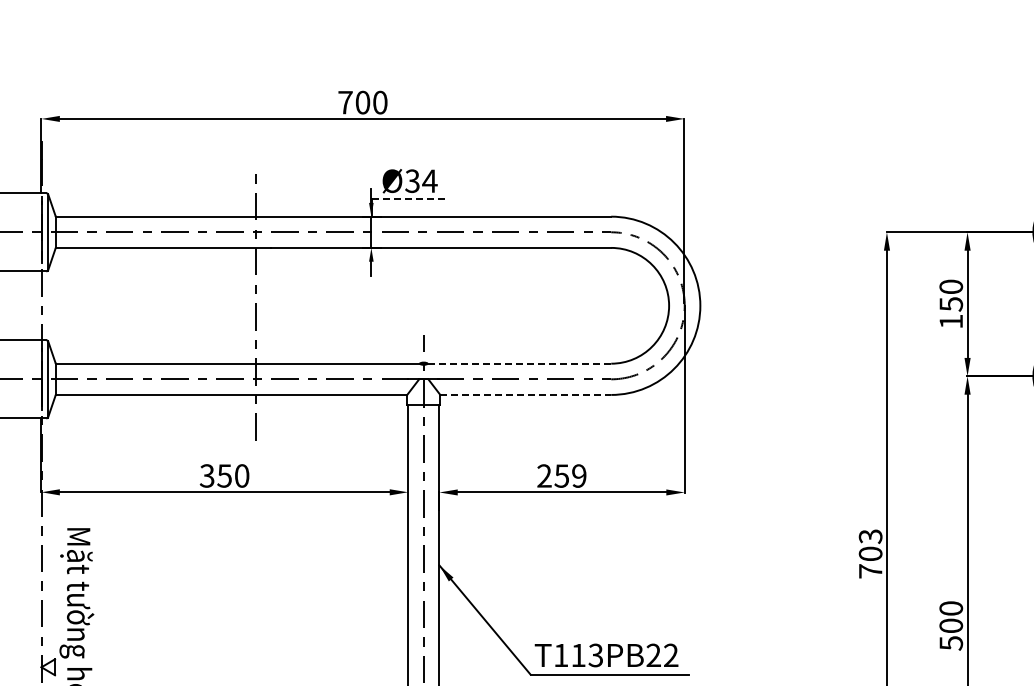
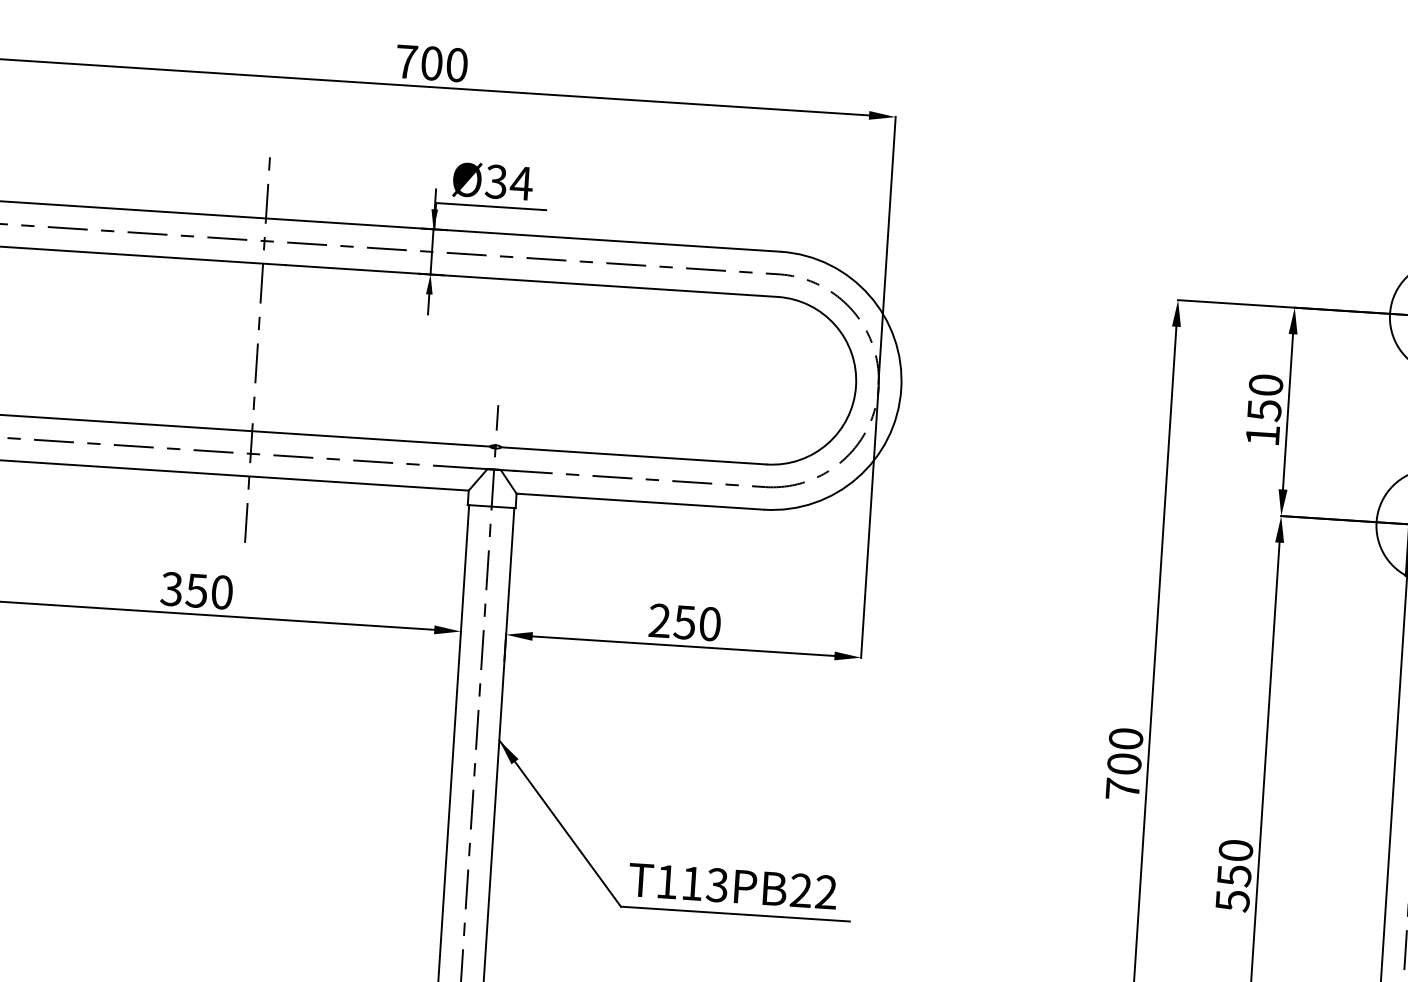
line: (410, 198) -> (491, 206), dashed -> solid
line: (519, 363) -> (634, 455), dashed -> solid
line: (526, 394) -> (641, 501), dashed -> solid
text: (579, 475) -> (710, 623), 259 -> 250
text: (870, 536) -> (1125, 738), 703 -> 700
text: (951, 625) -> (1234, 875), 0 -> 5

